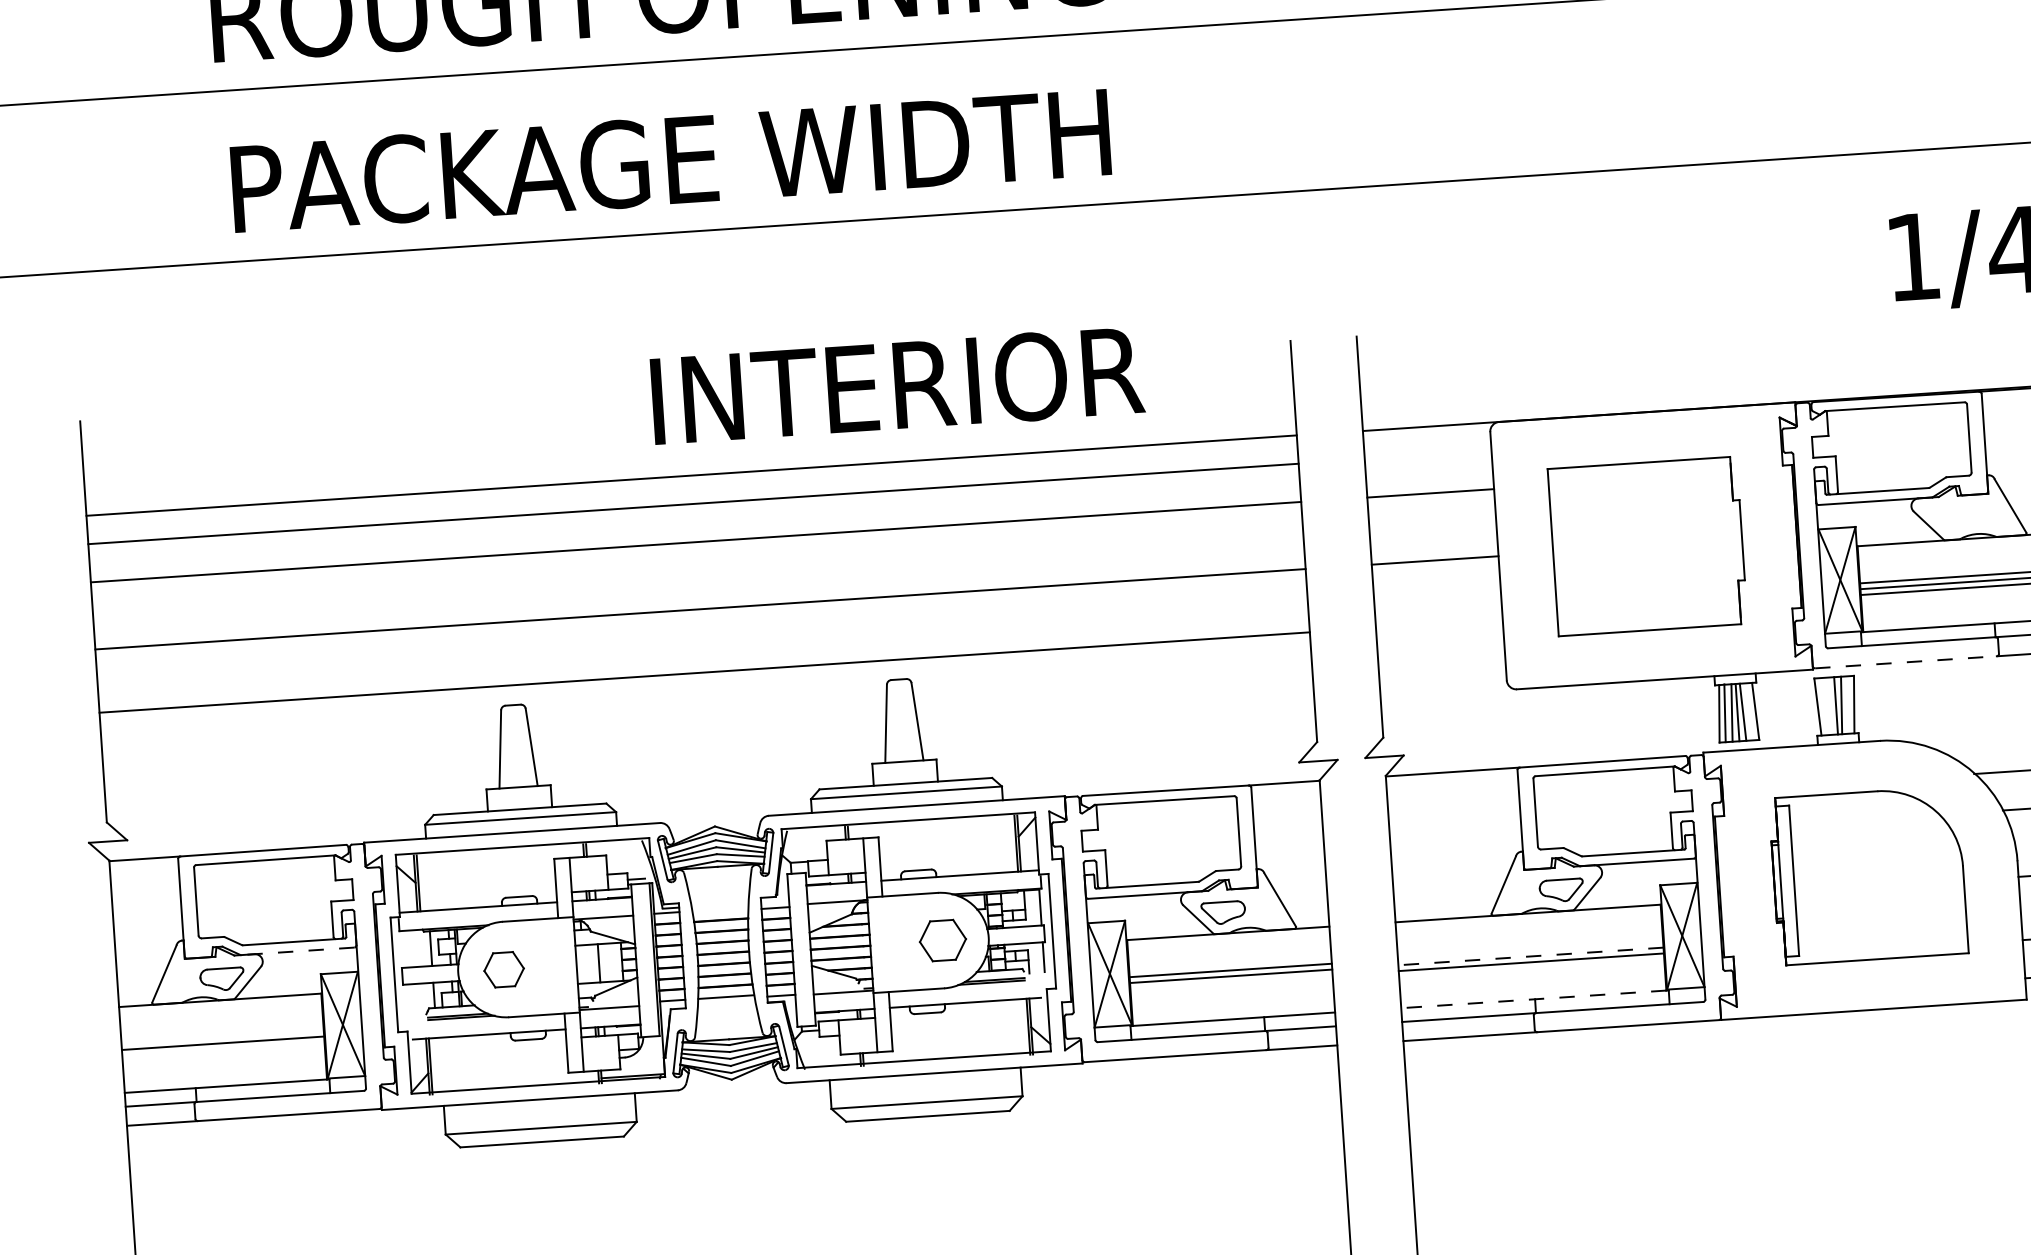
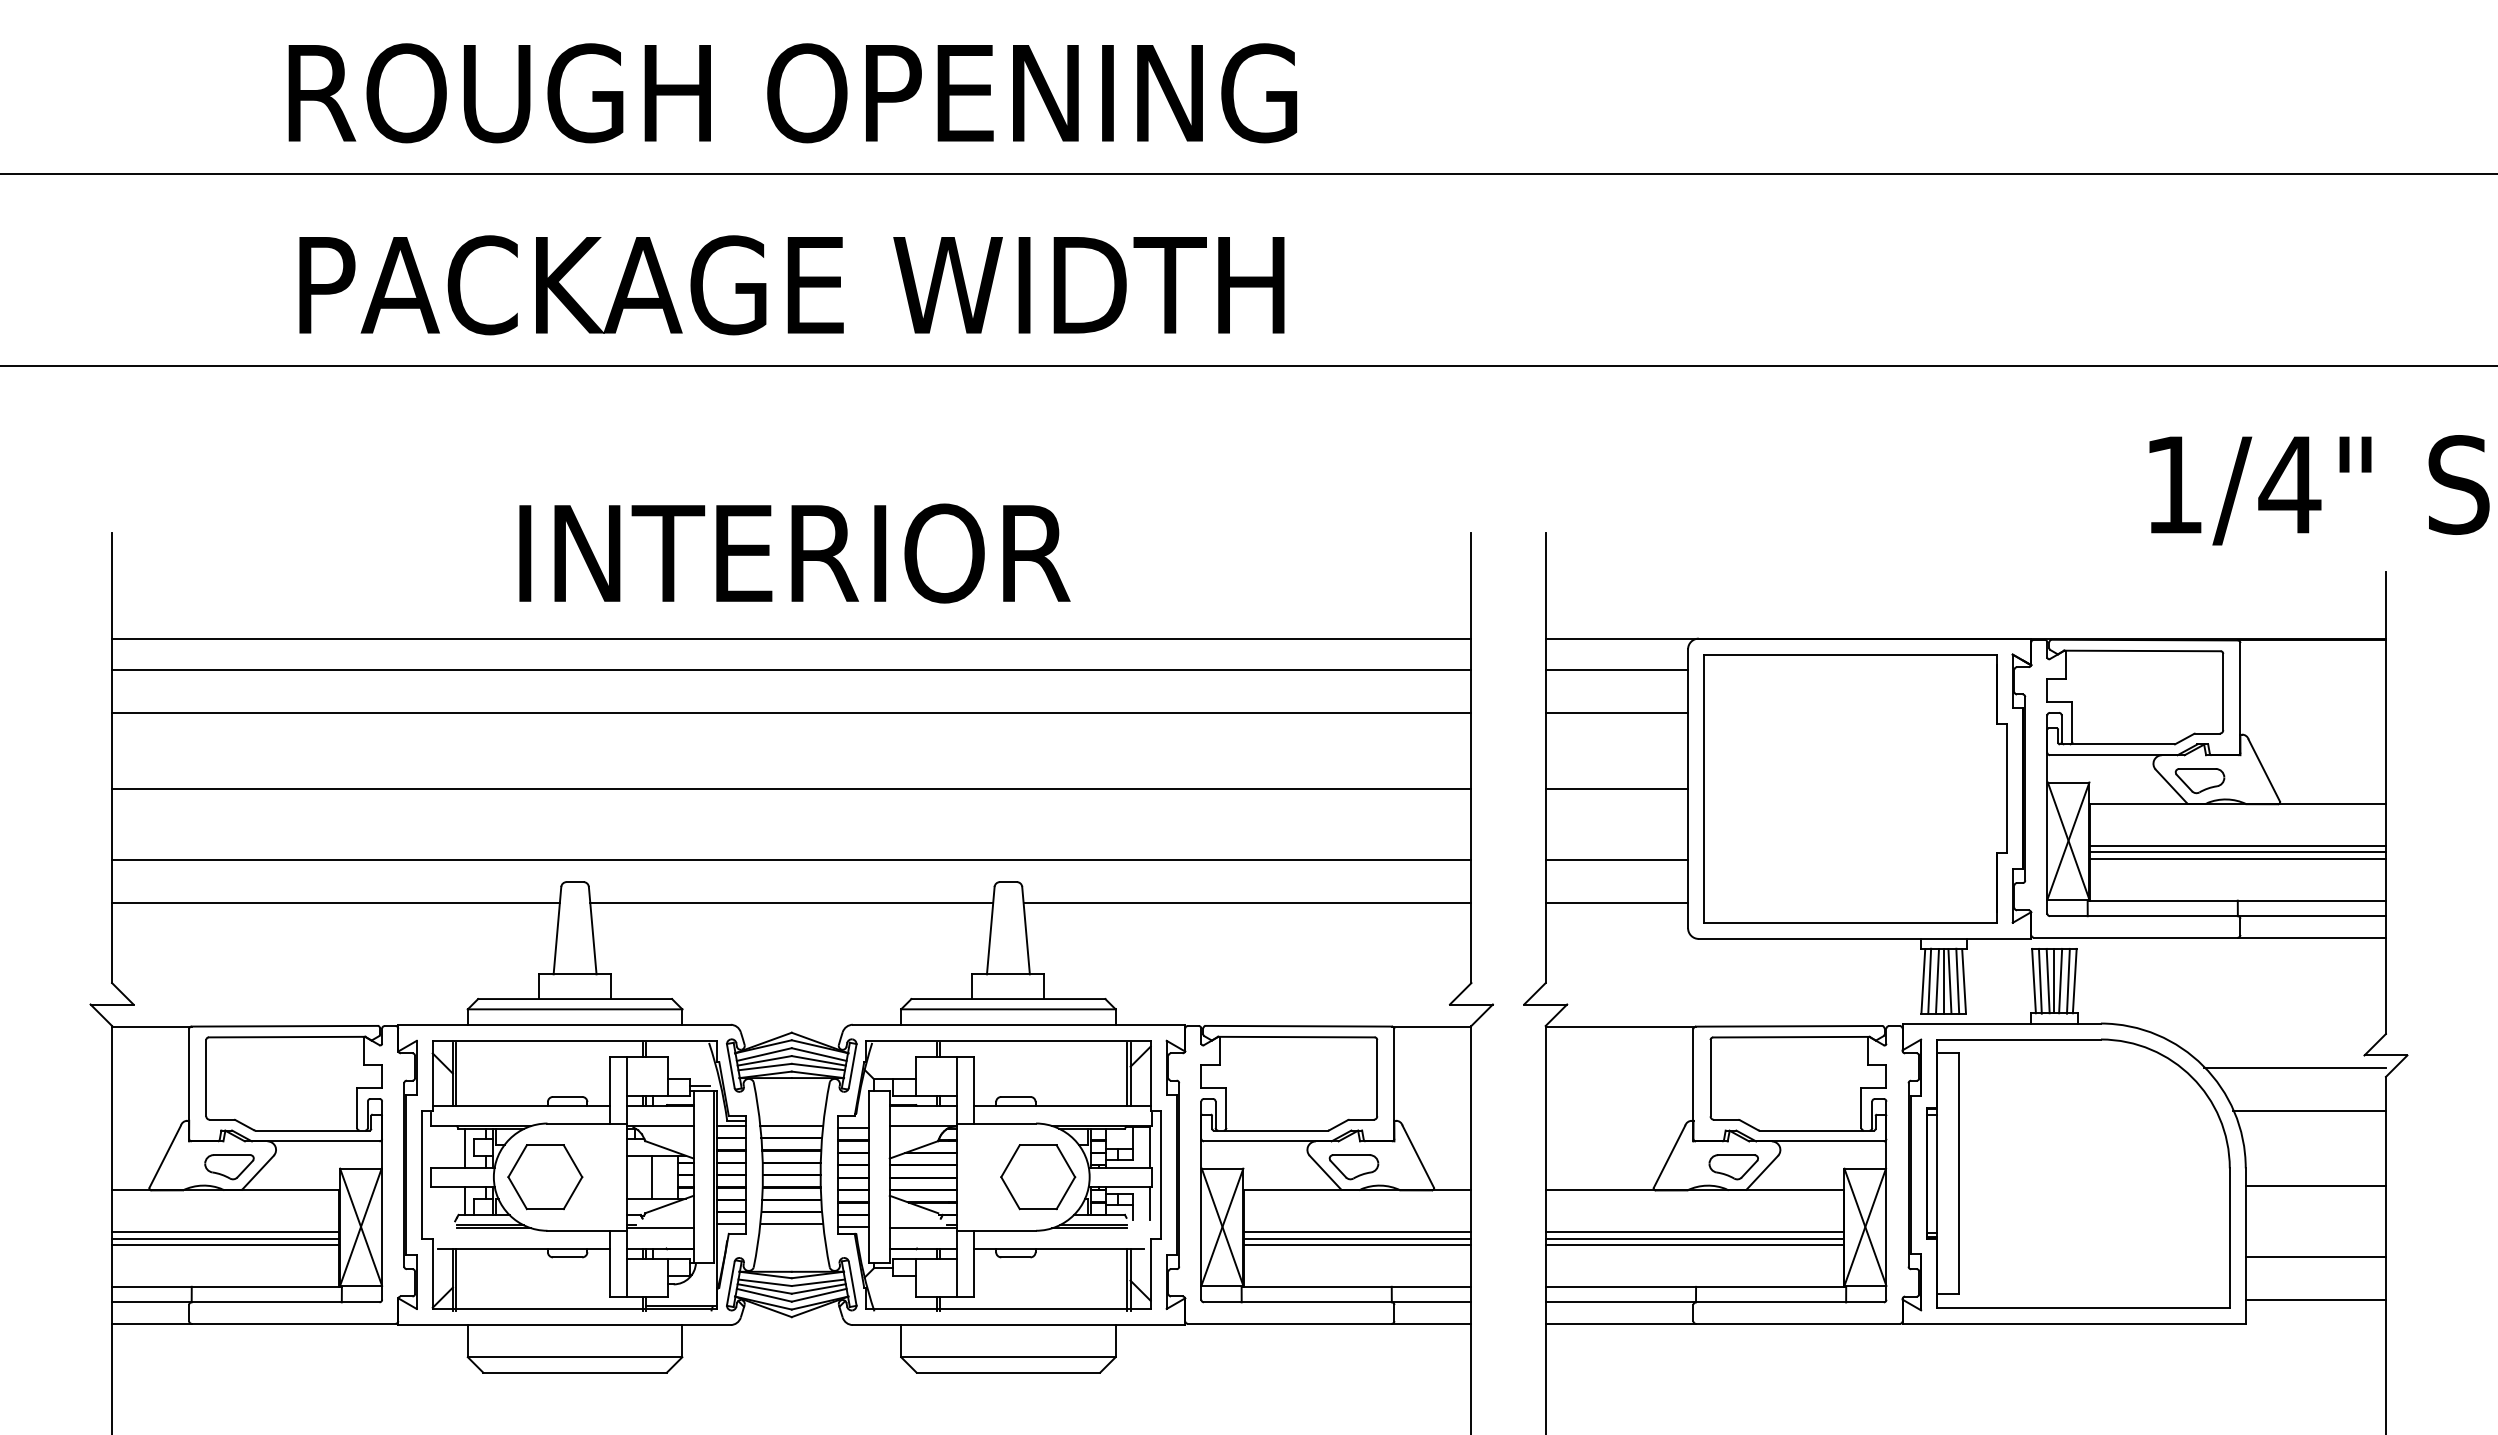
text: (897, 385) -> (794, 553), moved
line: (1427, 455) -> (1616, 670), added
part: (1953, 519) -> (2199, 781), added
part: (1647, 546) -> (1855, 788), size x1.43
line: (1438, 623) -> (1616, 859), added
line: (1441, 661) -> (1616, 902), added
line: (1906, 662) -> (2136, 937), dashed -> solid
line: (1113, 683) -> (1247, 902), added
line: (1847, 704) -> (2067, 980), added
line: (1829, 705) -> (2047, 980), added
line: (1822, 706) -> (2039, 980), added
line: (707, 710) -> (791, 902), added
line: (1749, 711) -> (1957, 980), added
line: (301, 737) -> (335, 902), added
part: (1868, 875) -> (2078, 1173), size x1.43
line: (720, 909) -> (791, 1125), added
part: (943, 940) -> (1038, 1177), size x1.43
line: (1530, 950) -> (1694, 1232), added
line: (297, 951) -> (315, 1141), dashed -> solid
line: (1530, 956) -> (1694, 1238), dashed -> solid
part: (504, 969) -> (545, 1177), size x1.67
line: (1231, 982) -> (1357, 1245), added
line: (1533, 999) -> (1694, 1286), dashed -> solid
line: (222, 1037) -> (225, 1232), added
line: (223, 1049) -> (225, 1245), added

